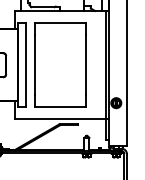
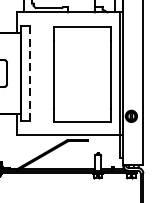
line: (26, 64) -> (30, 72), solid -> dashed
part: (60, 64) -> (82, 73), moved

